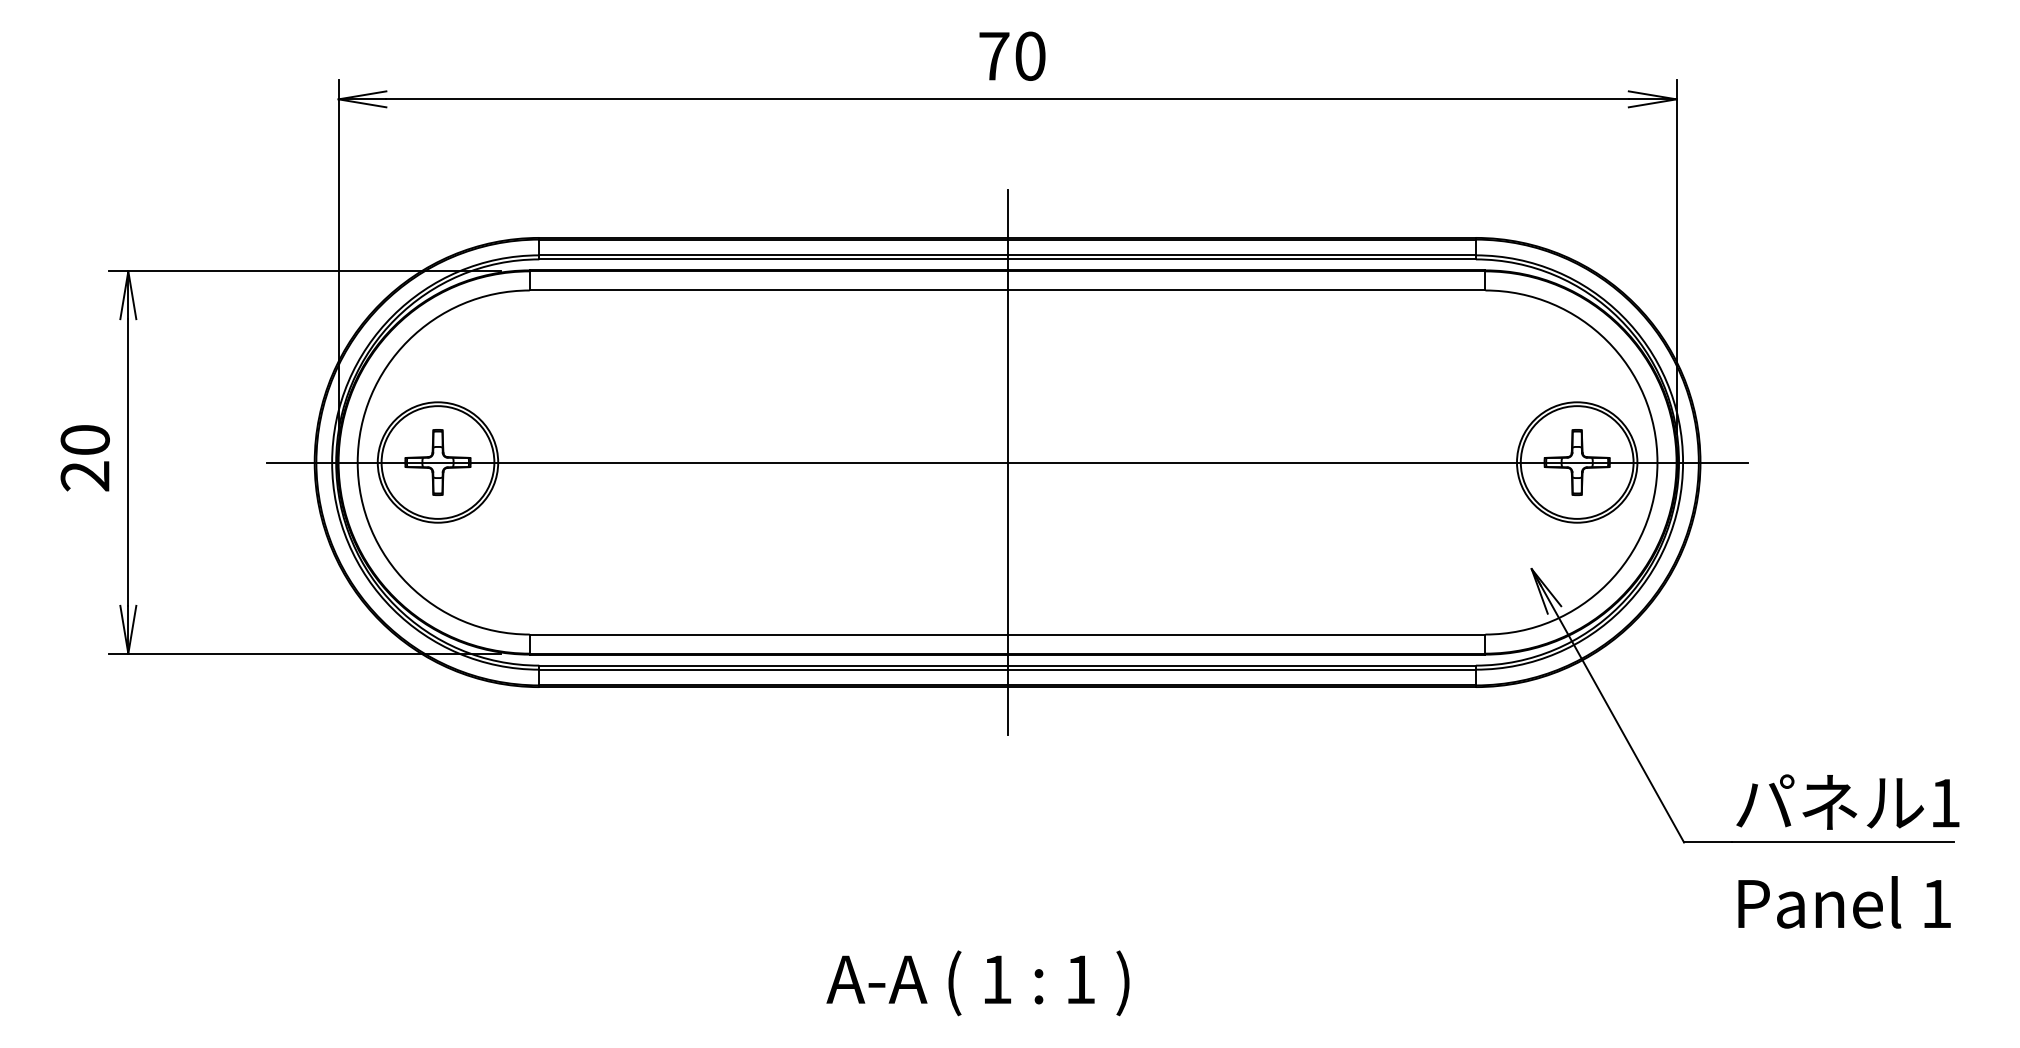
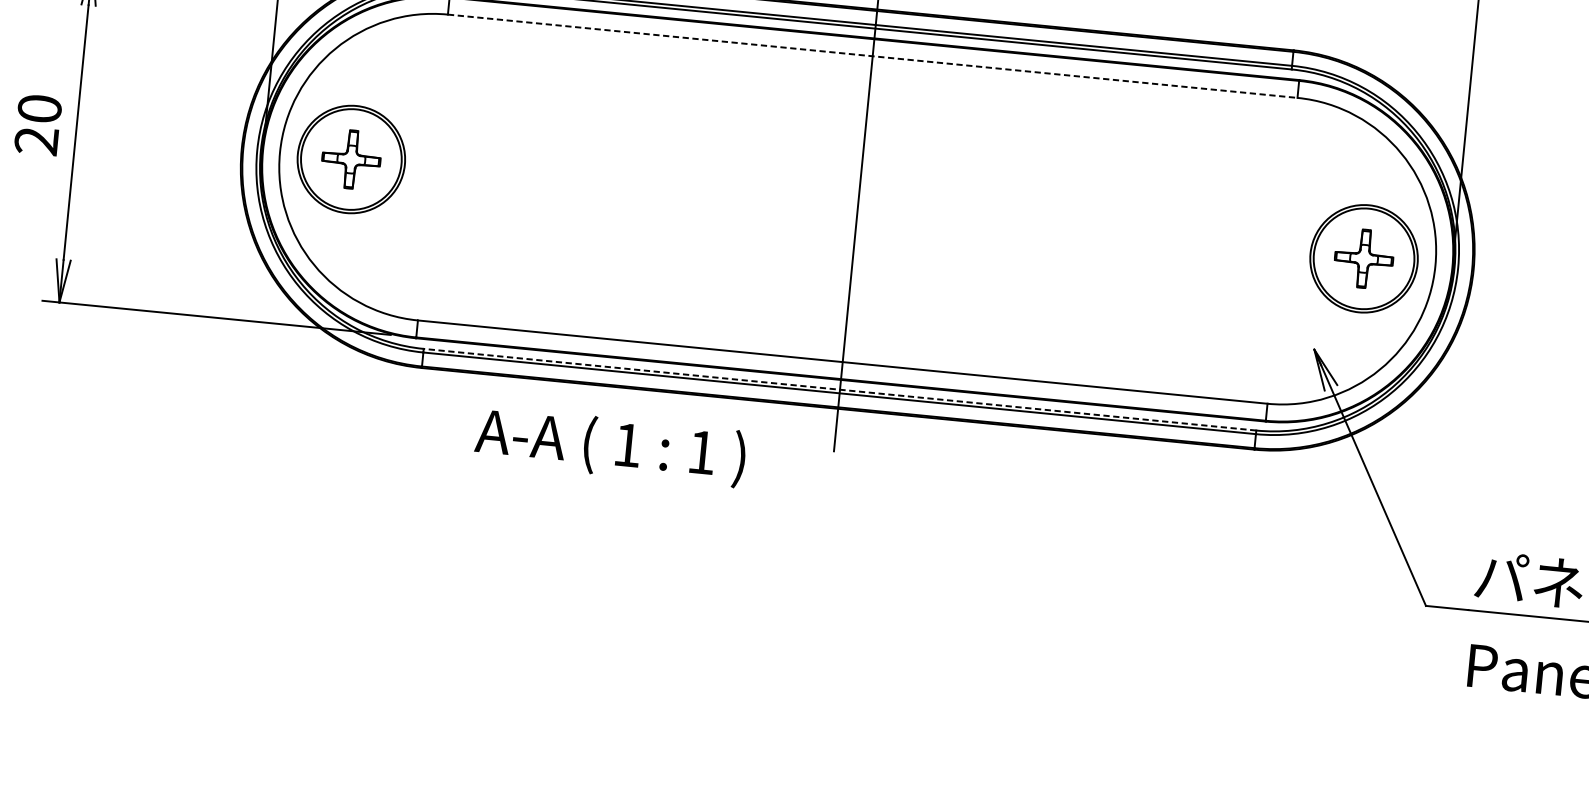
line: (1007, 290) -> (872, 56), solid -> dashed
line: (1007, 462) -> (857, 209), removed
line: (1007, 665) -> (839, 389), solid -> dashed
text: (977, 983) -> (609, 446), moved

